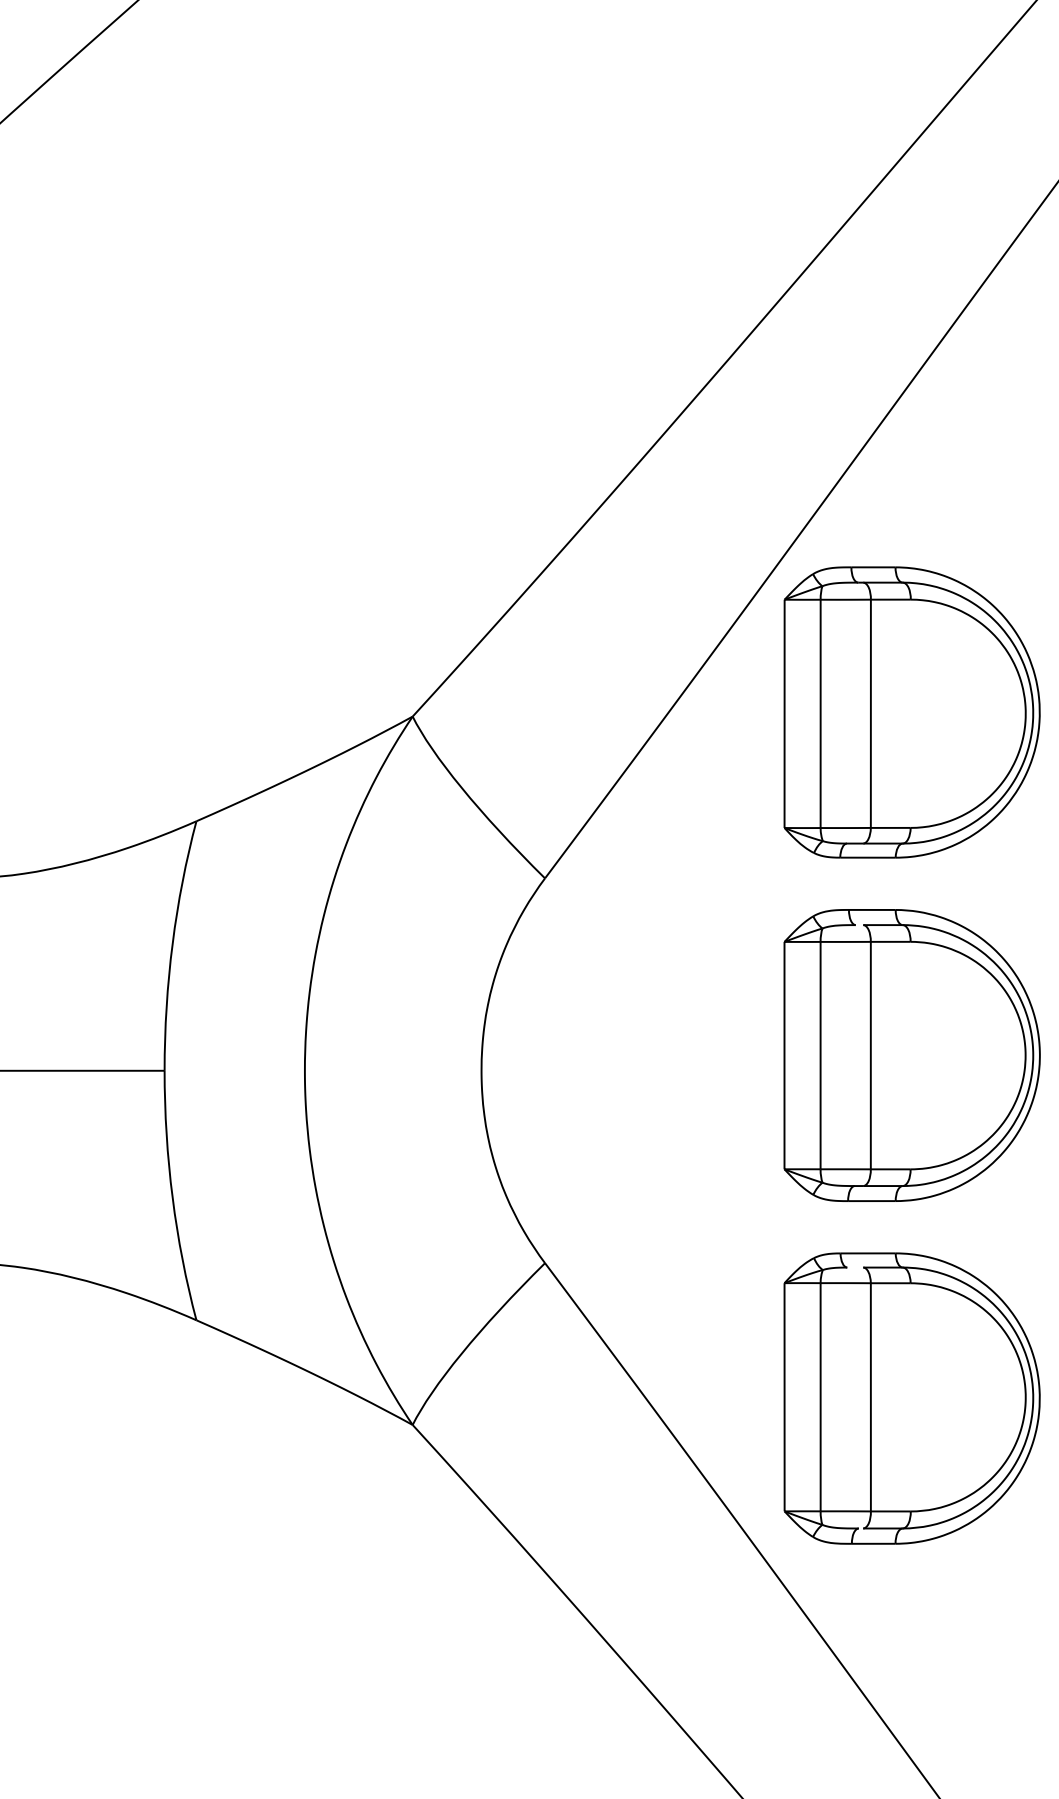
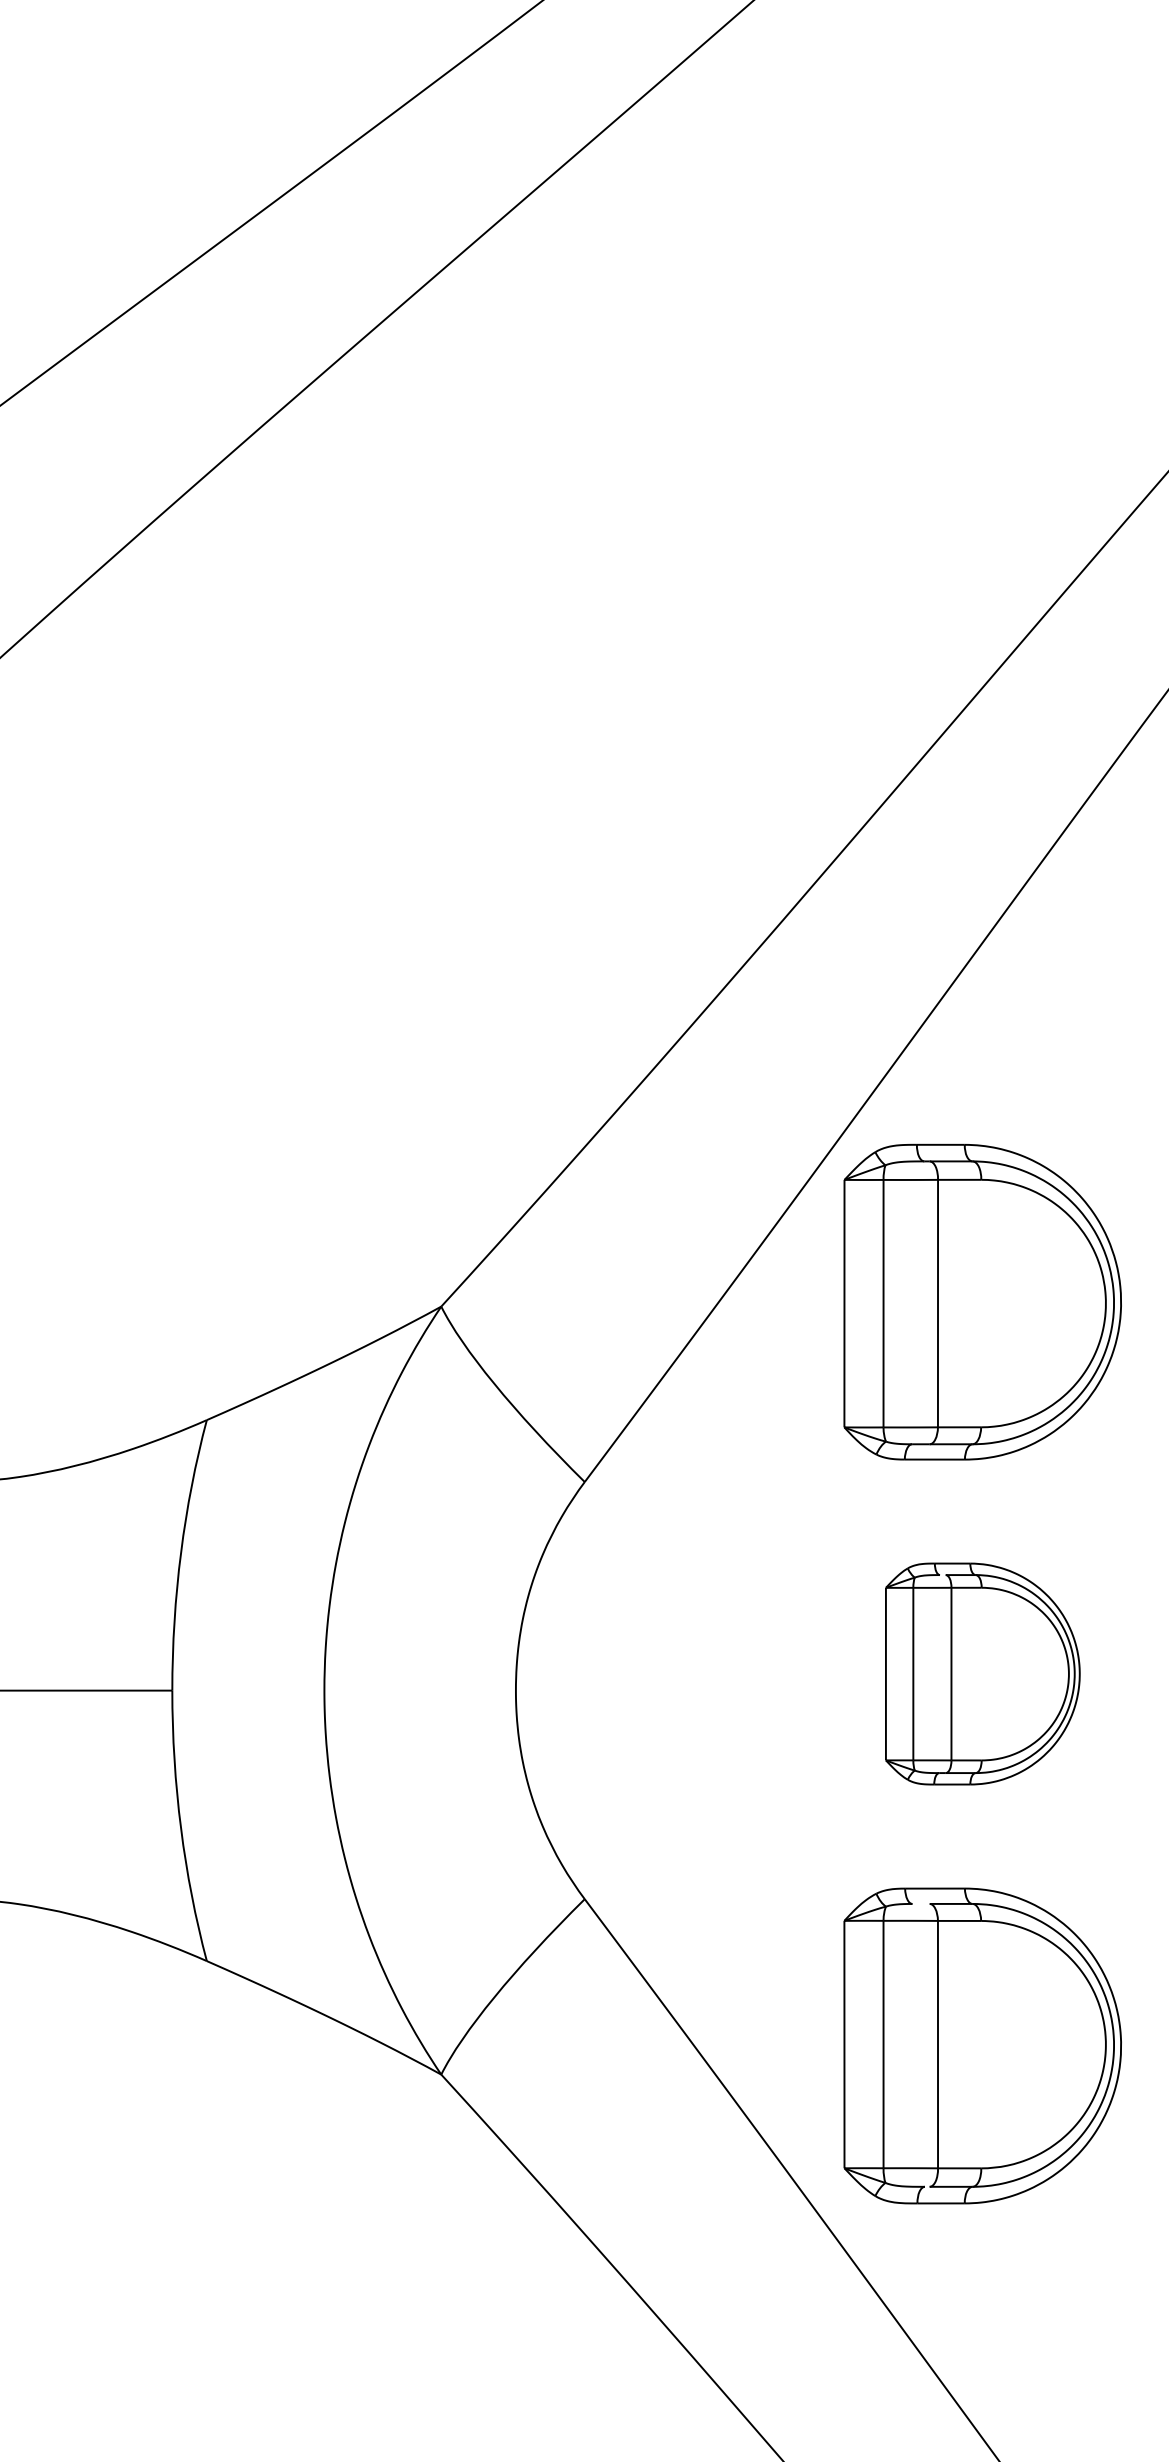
part: (911, 1054) -> (982, 1673), size x0.7

